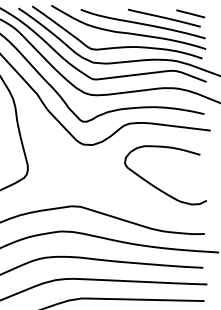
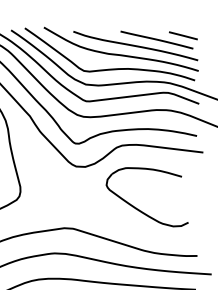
part: (156, 186) -> (138, 208), moved

